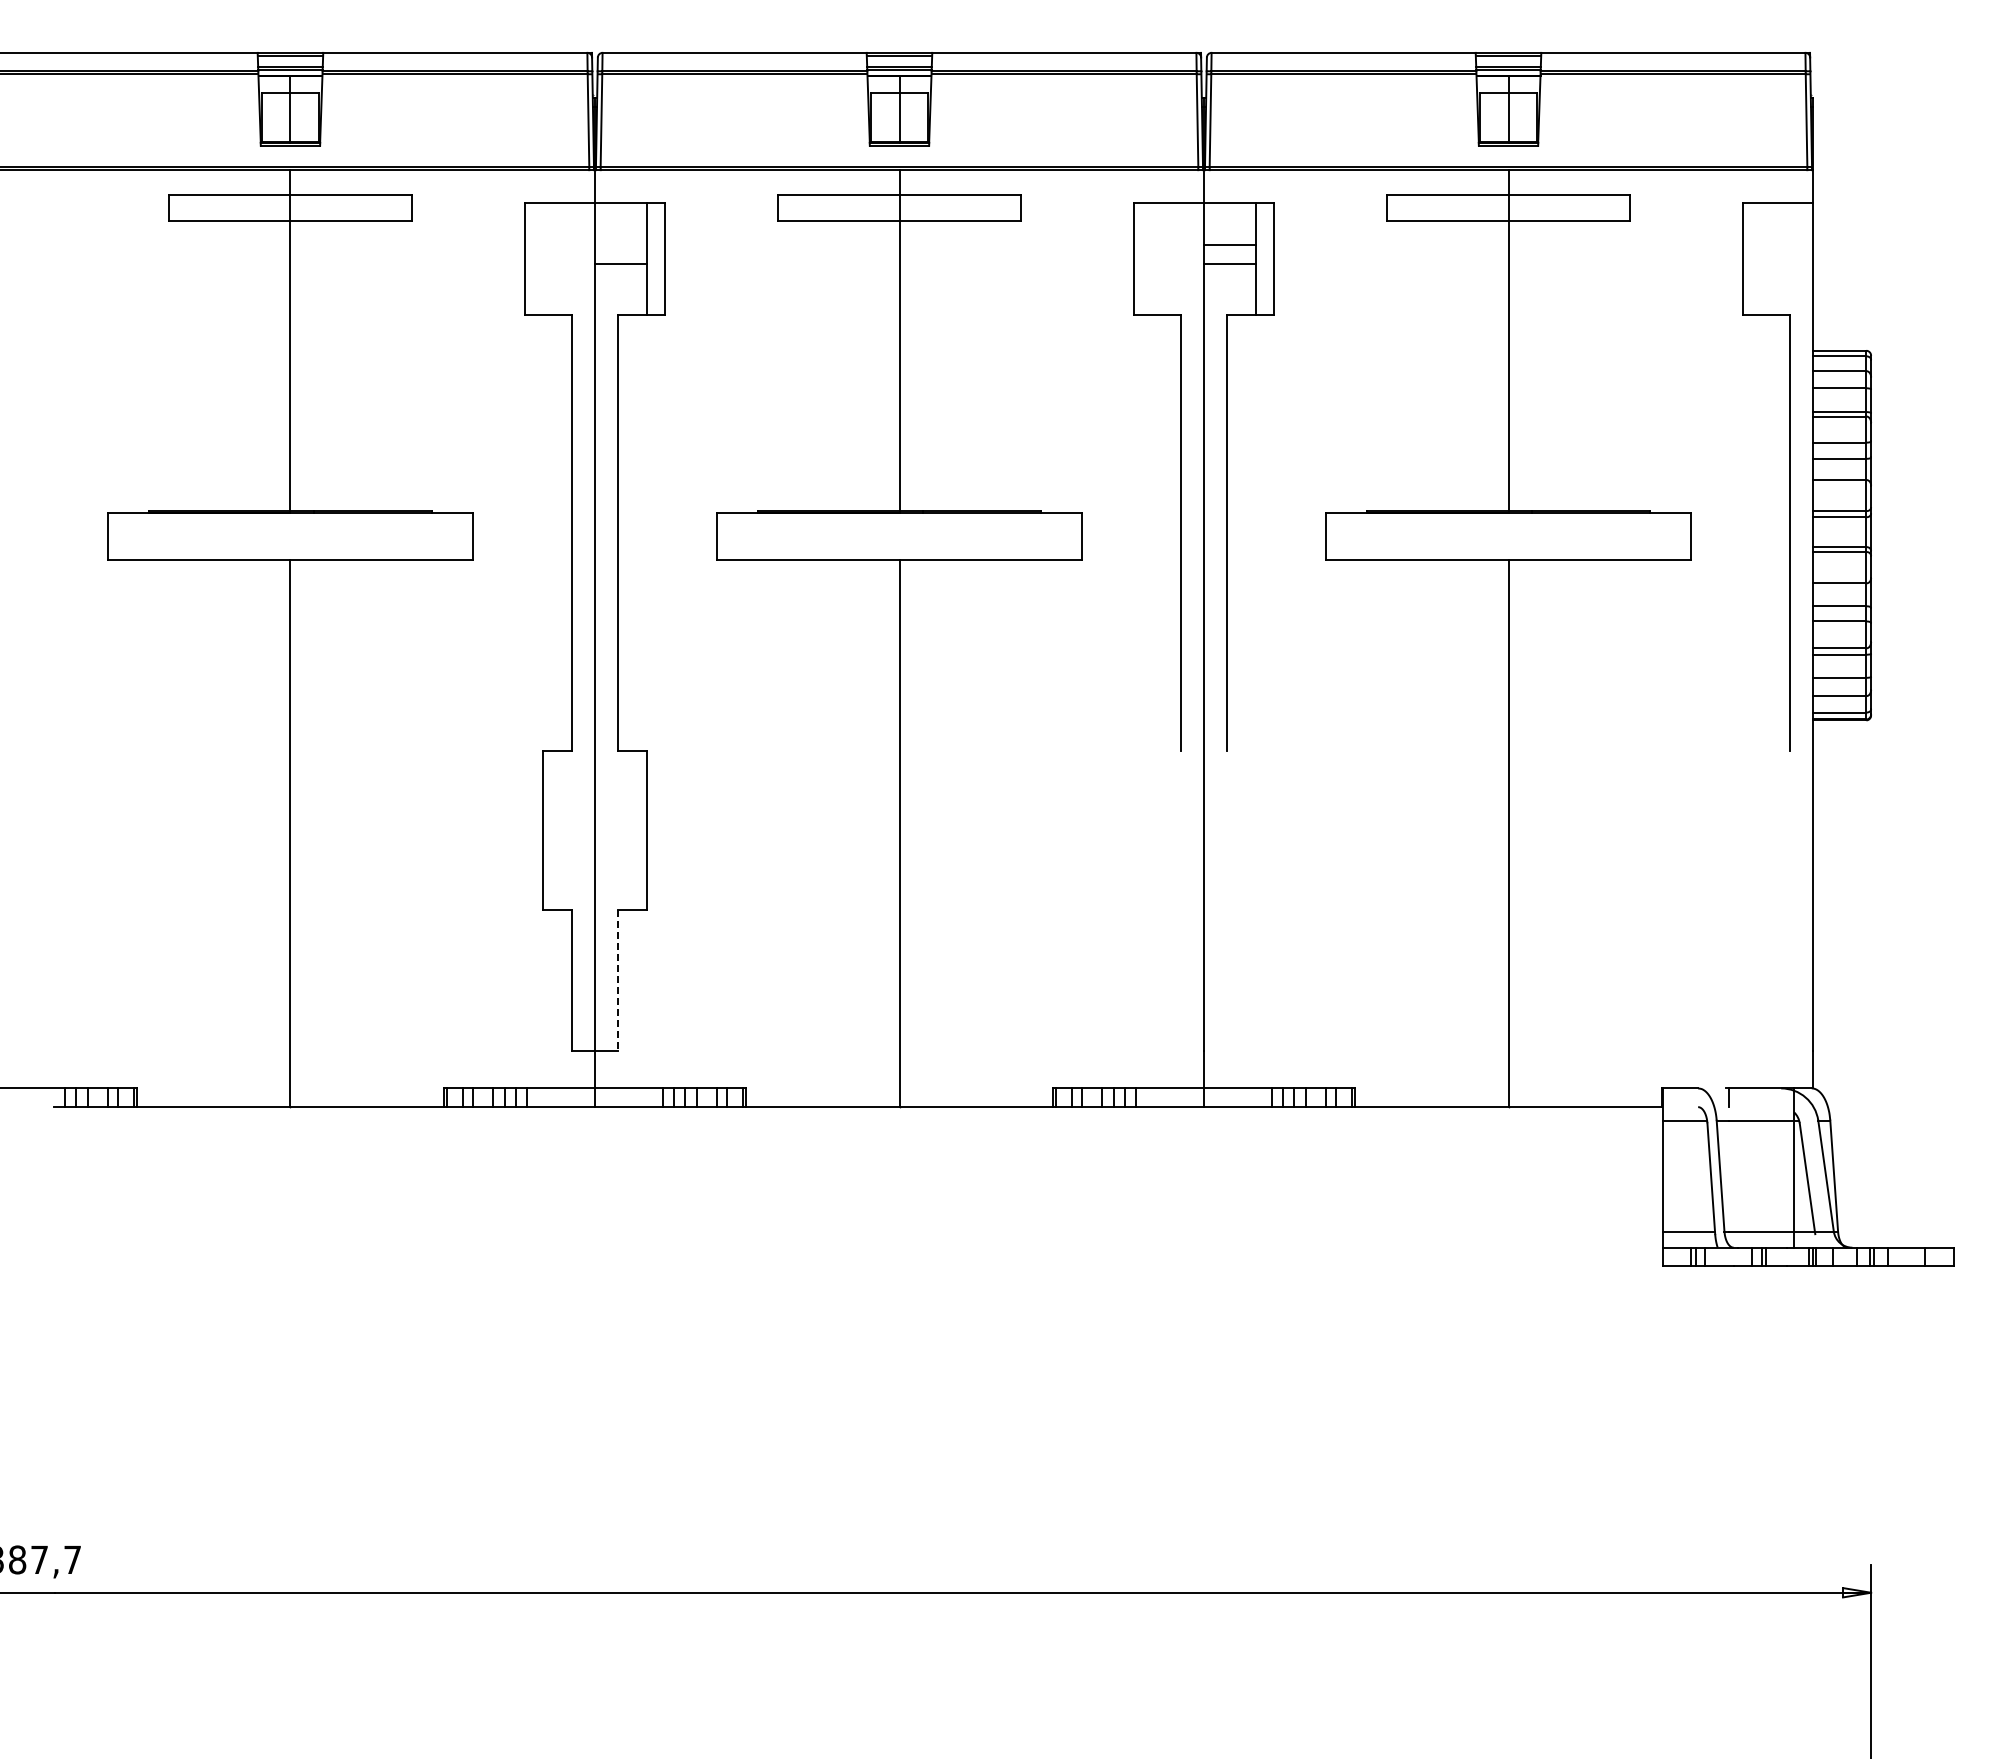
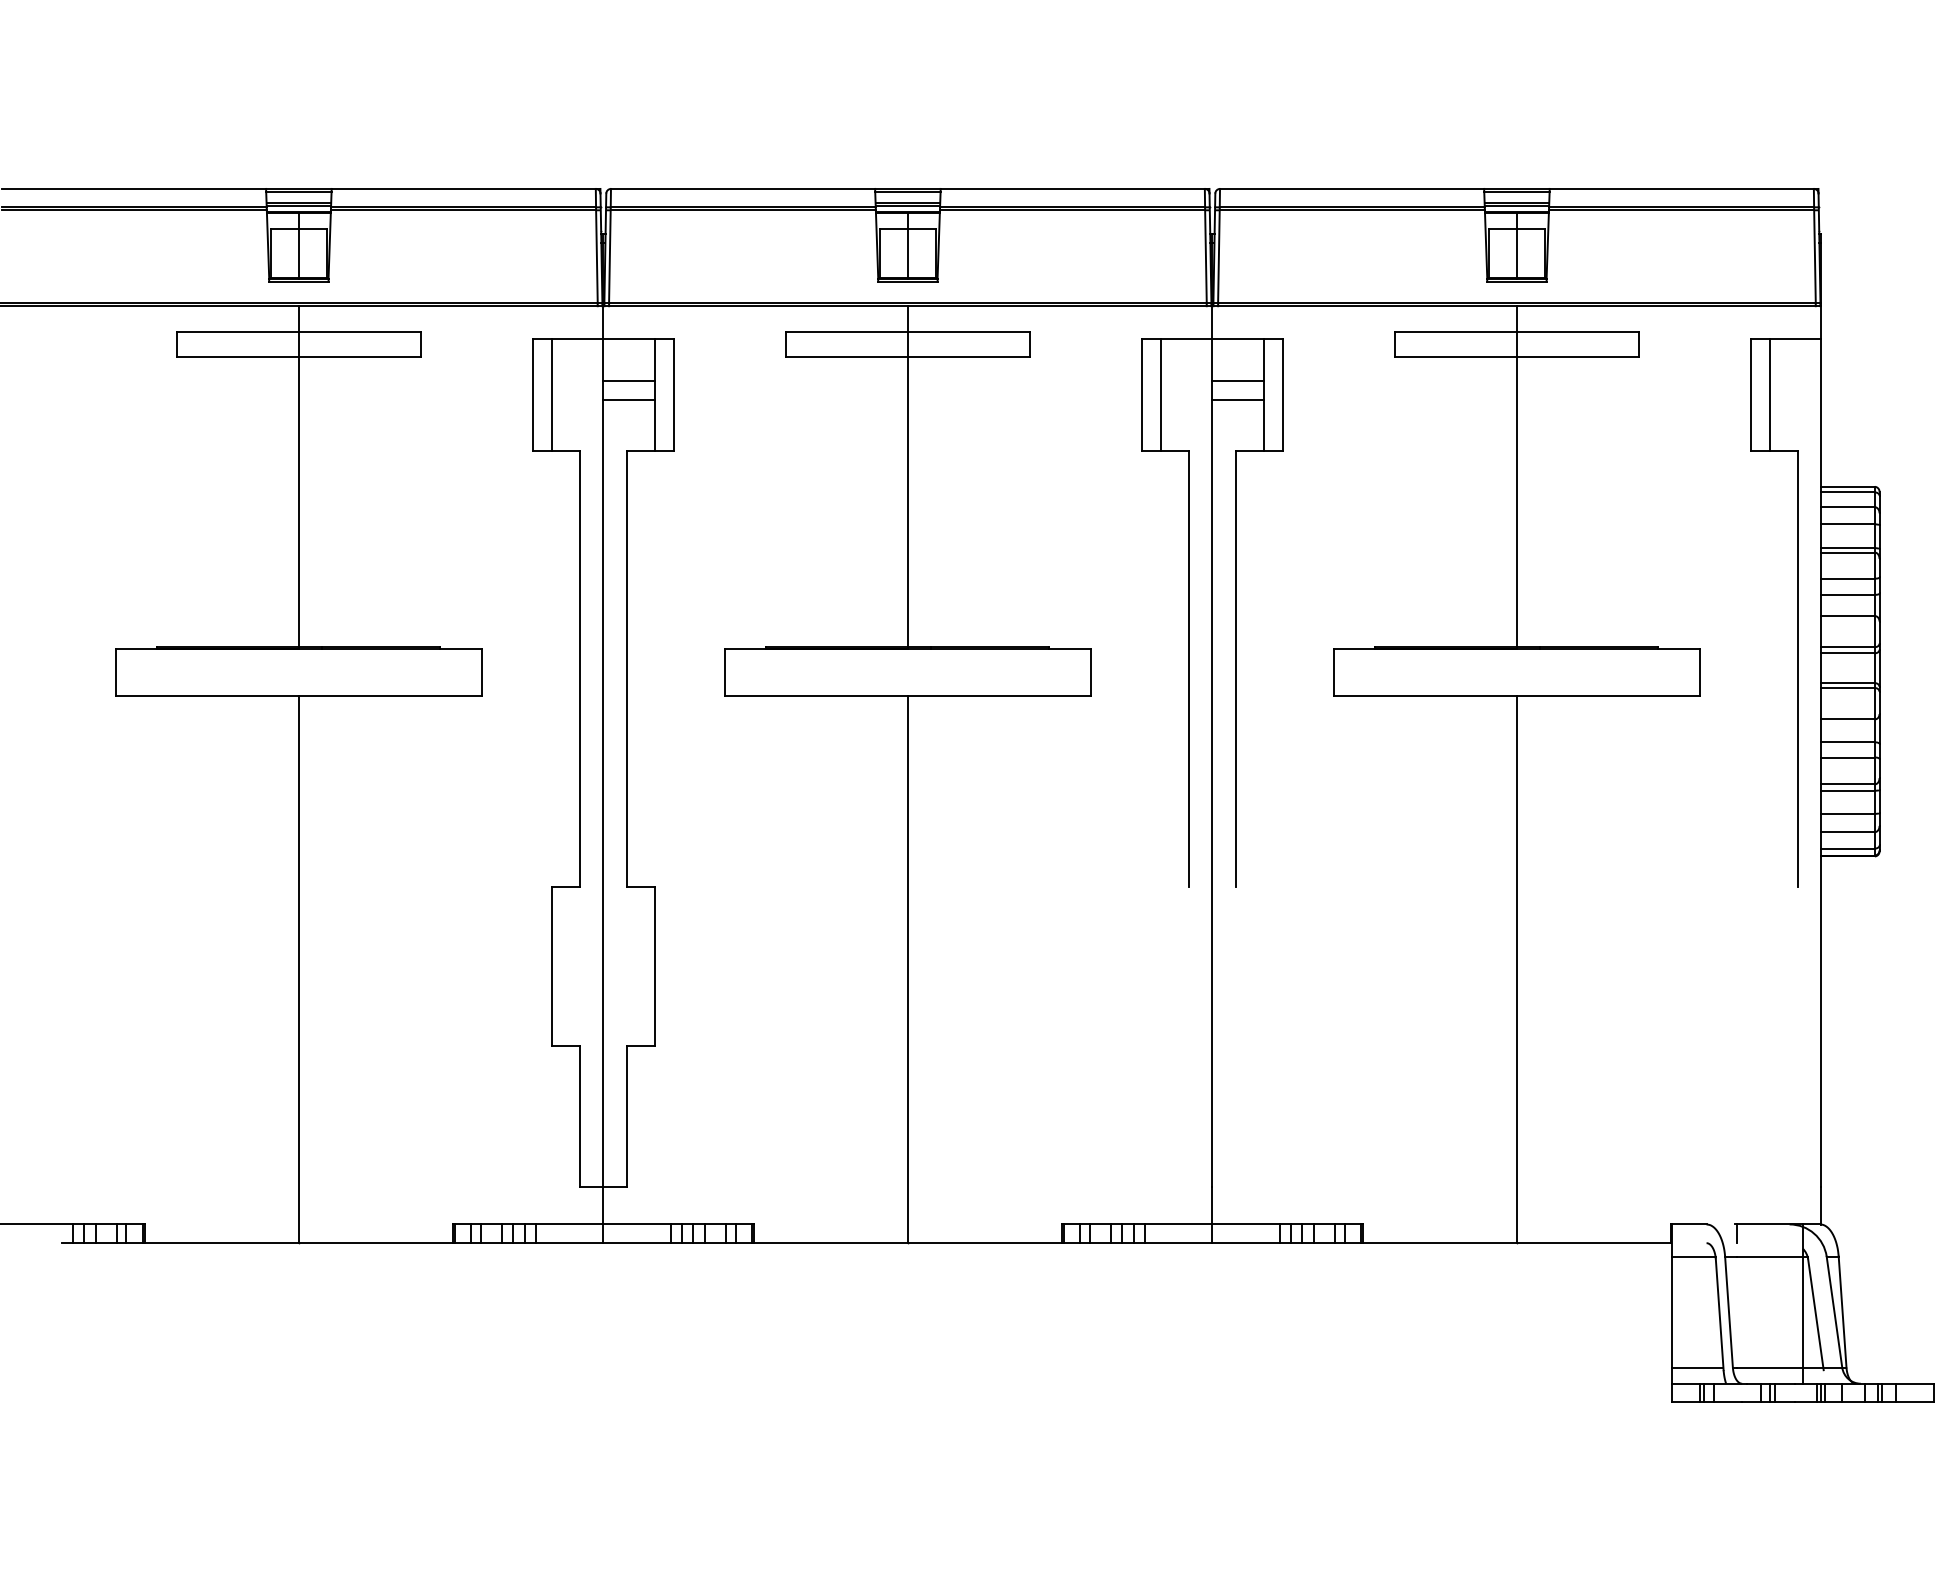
line: (620, 245) -> (628, 381), added
line: (543, 258) -> (551, 394), added
line: (1152, 258) -> (1160, 394), added
line: (1761, 258) -> (1769, 394), added
line: (618, 981) -> (626, 1117), dashed -> solid

